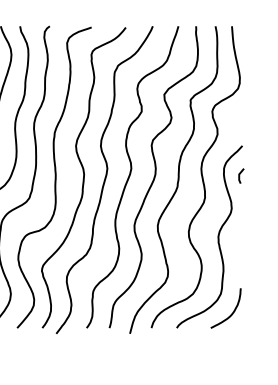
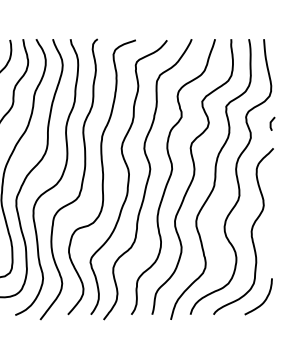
line: (240, 175) -> (271, 123), moved

